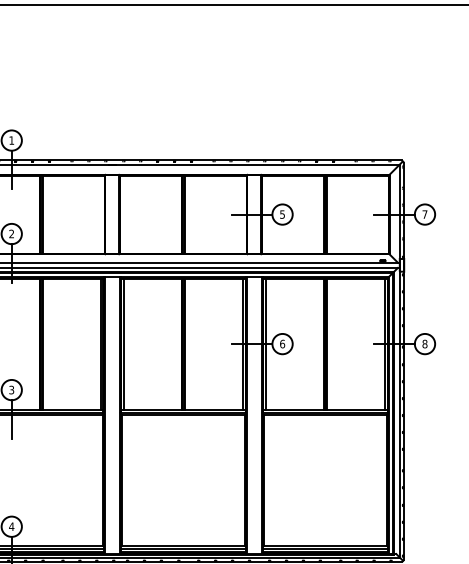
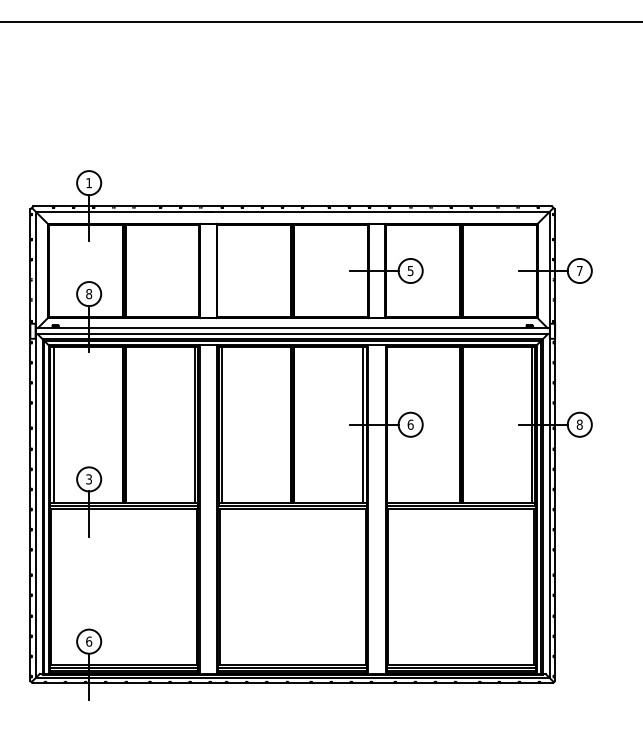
text: (12, 234) -> (89, 294), 2 -> 8
line: (265, 343) -> (390, 424), removed
text: (11, 526) -> (88, 641), 4 -> 6

